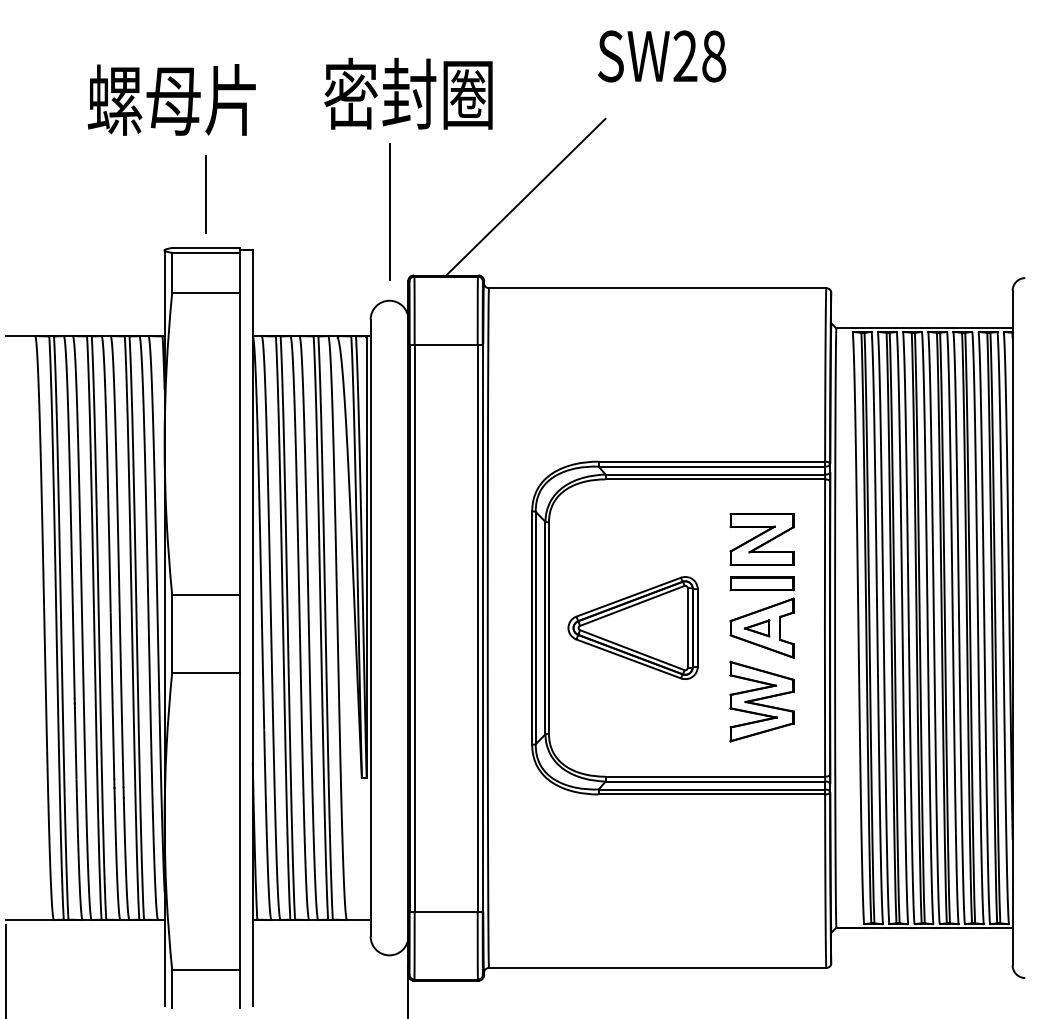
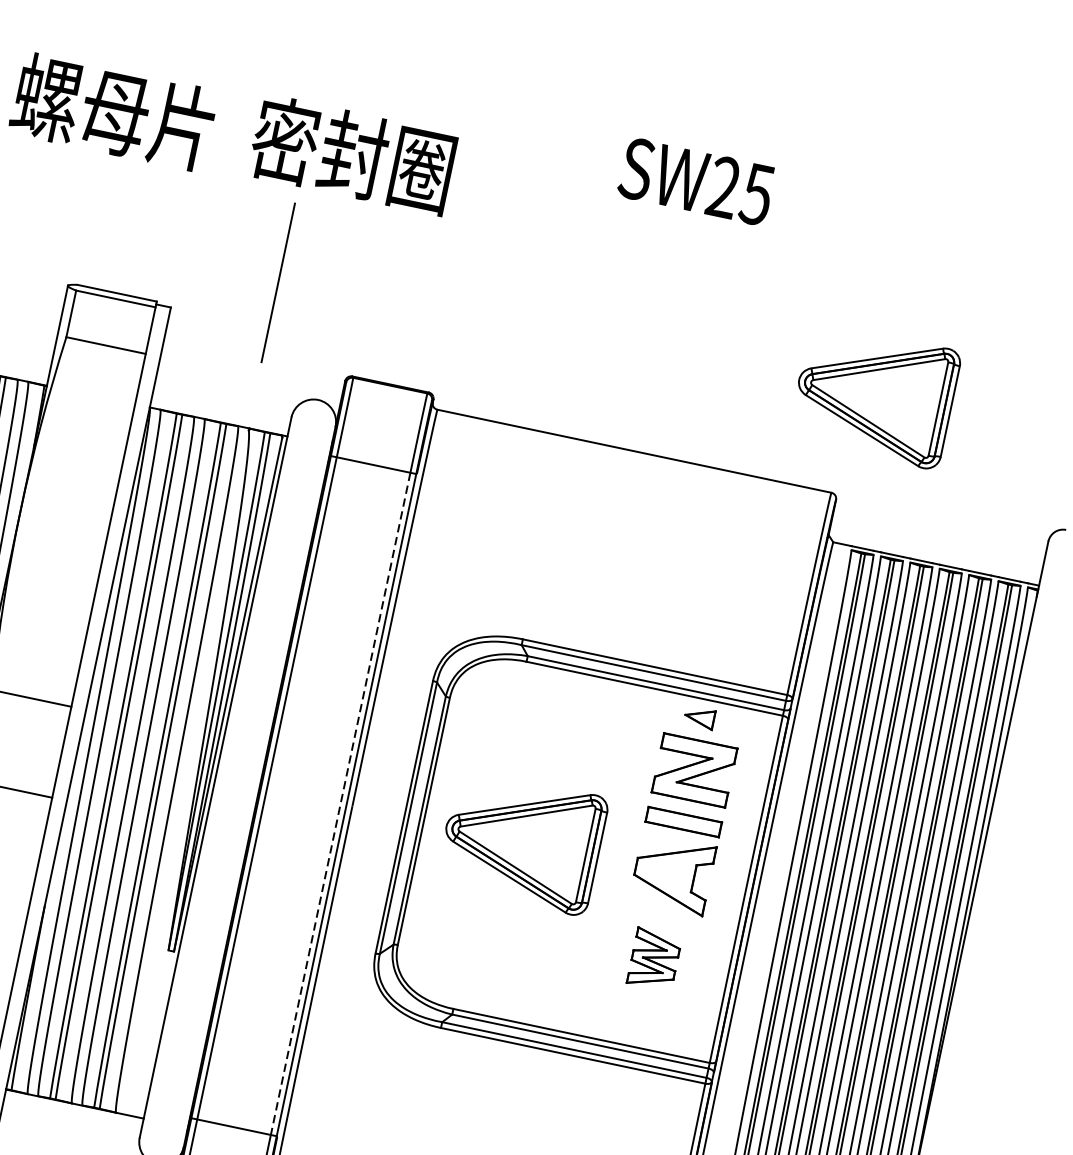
text: (713, 56) -> (756, 194), SW28 -> SW25
text: (408, 93) -> (352, 154), moved
line: (206, 194) -> (130, 230), removed
line: (525, 196) -> (502, 311), removed
part: (844, 200) -> (874, 394), added
line: (389, 211) -> (278, 282), moved
line: (477, 628) -> (340, 804), solid -> dashed
part: (756, 628) -> (698, 717), moved
part: (761, 701) -> (653, 959), size x0.6

